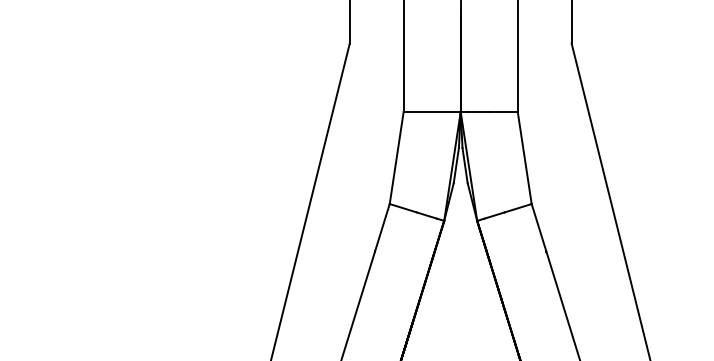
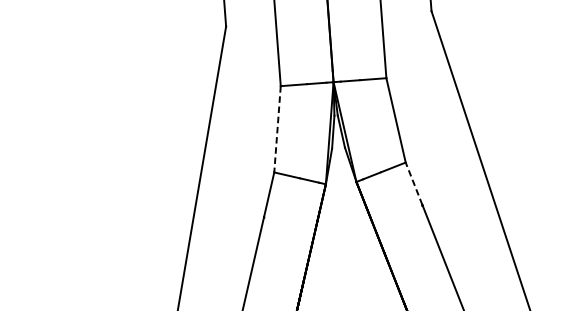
line: (396, 157) -> (277, 128), solid -> dashed
line: (538, 226) -> (413, 182), solid -> dashed

